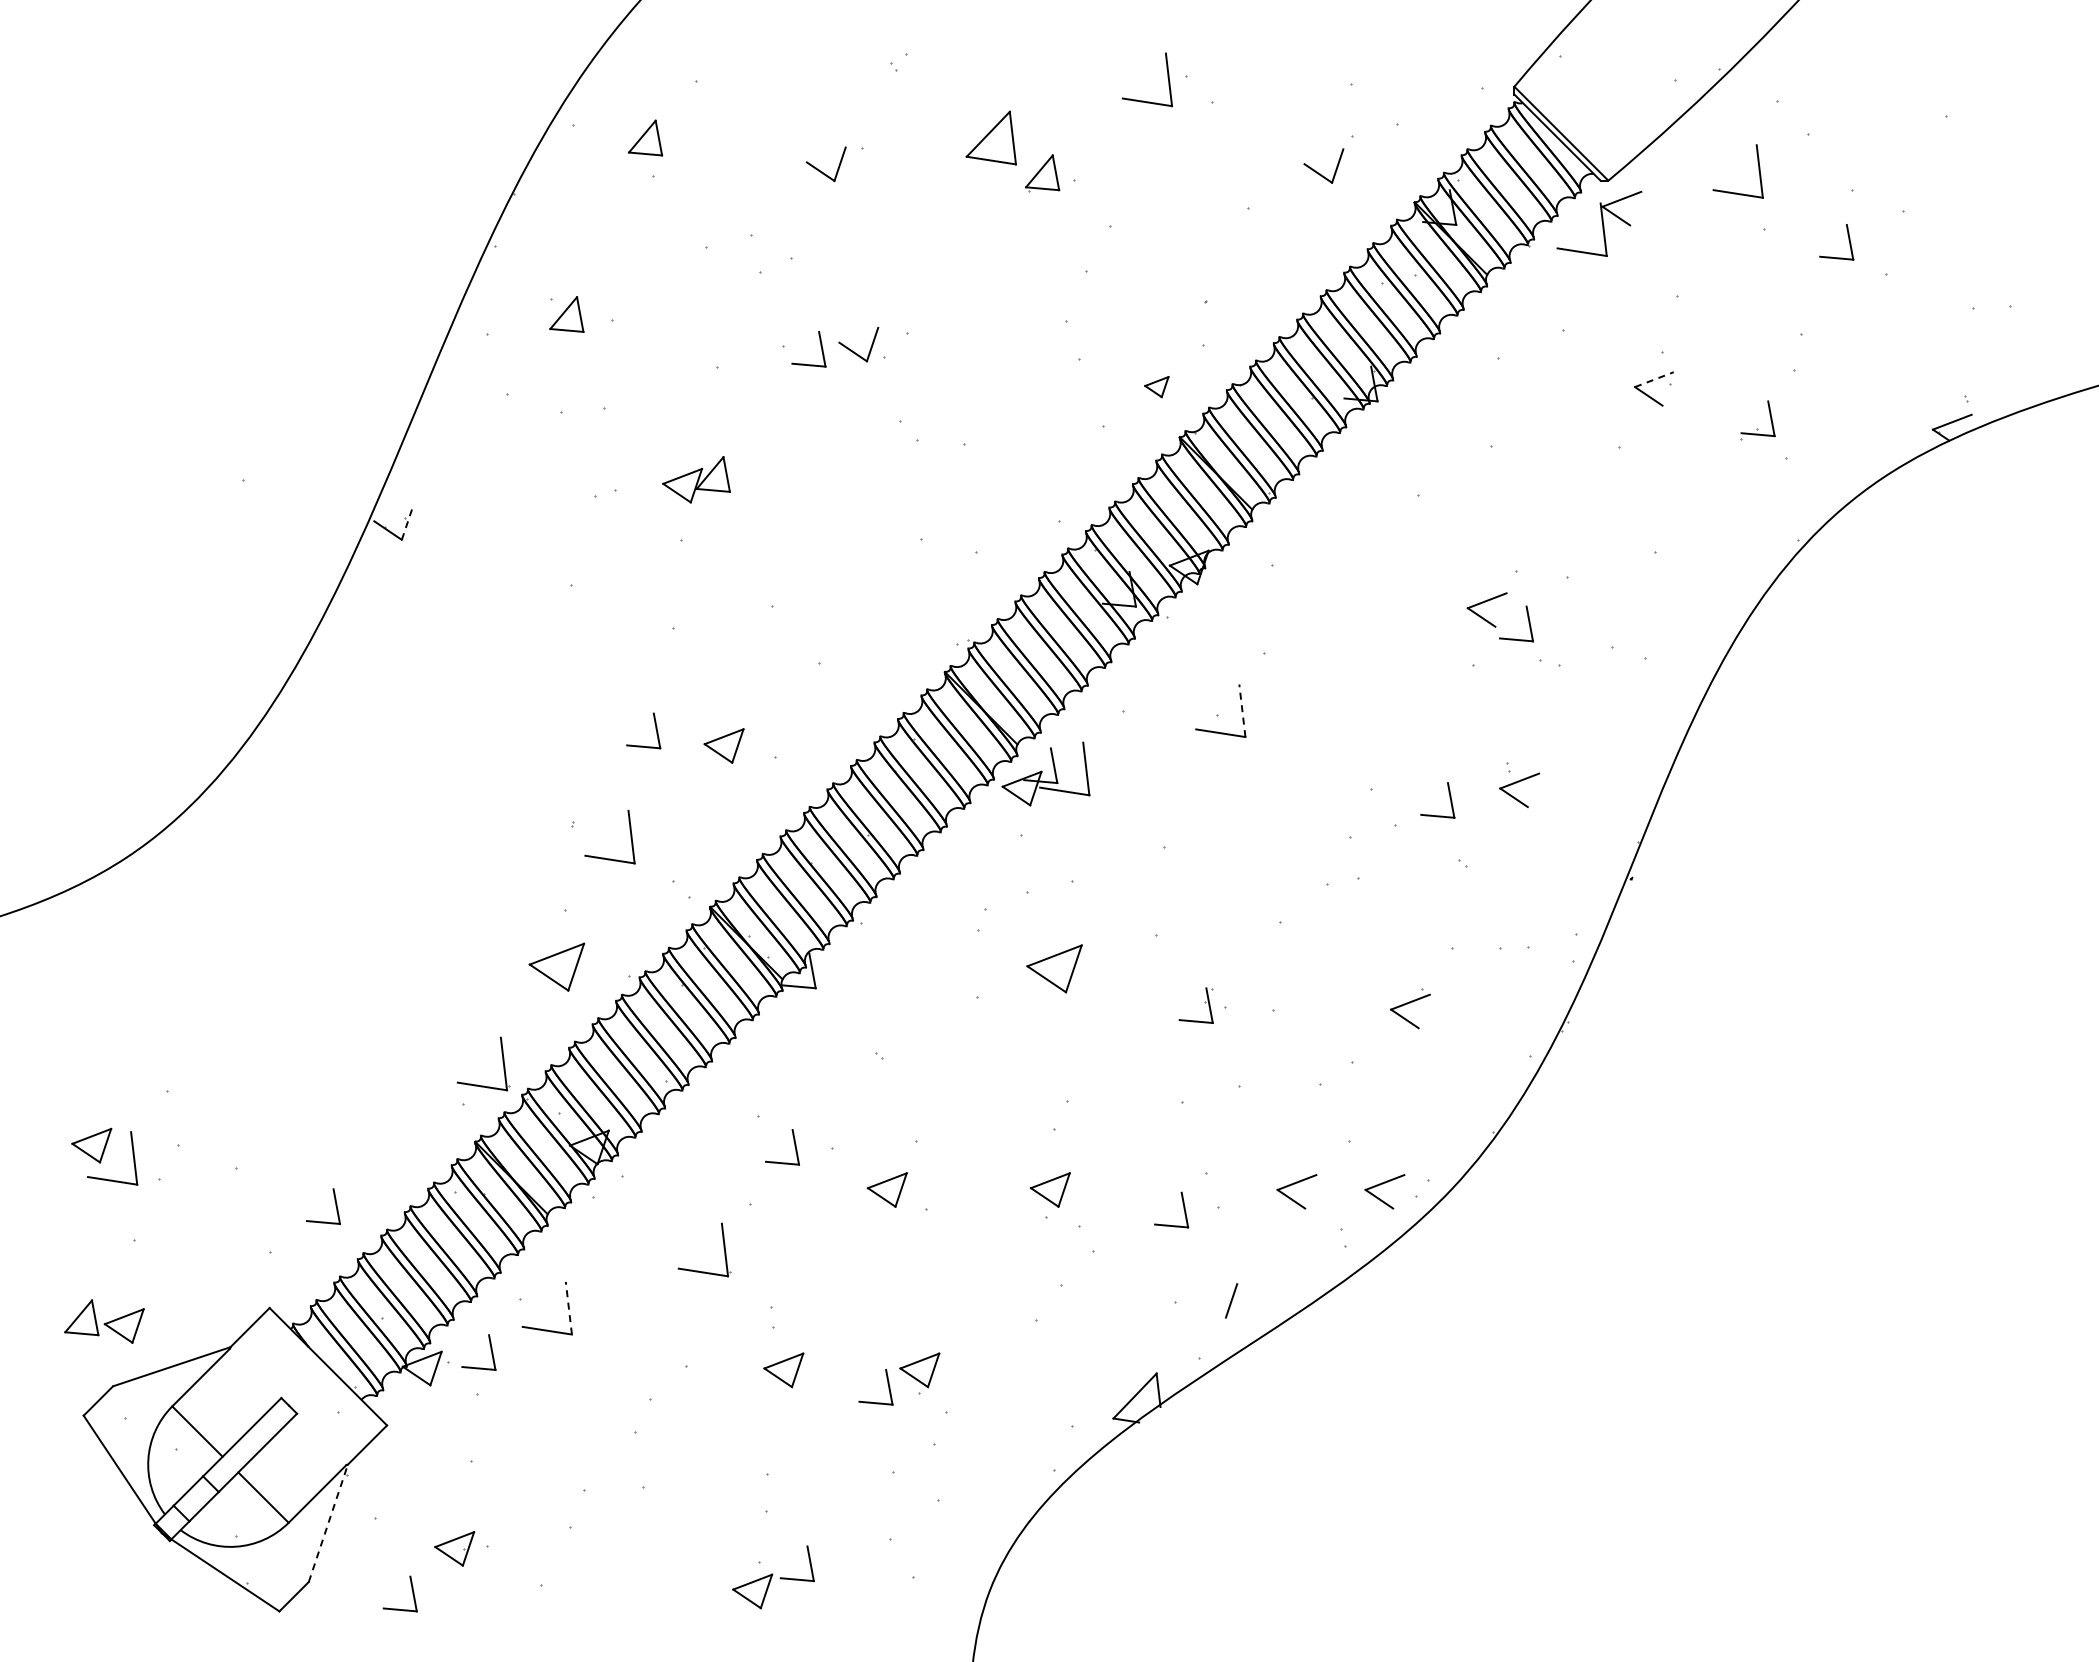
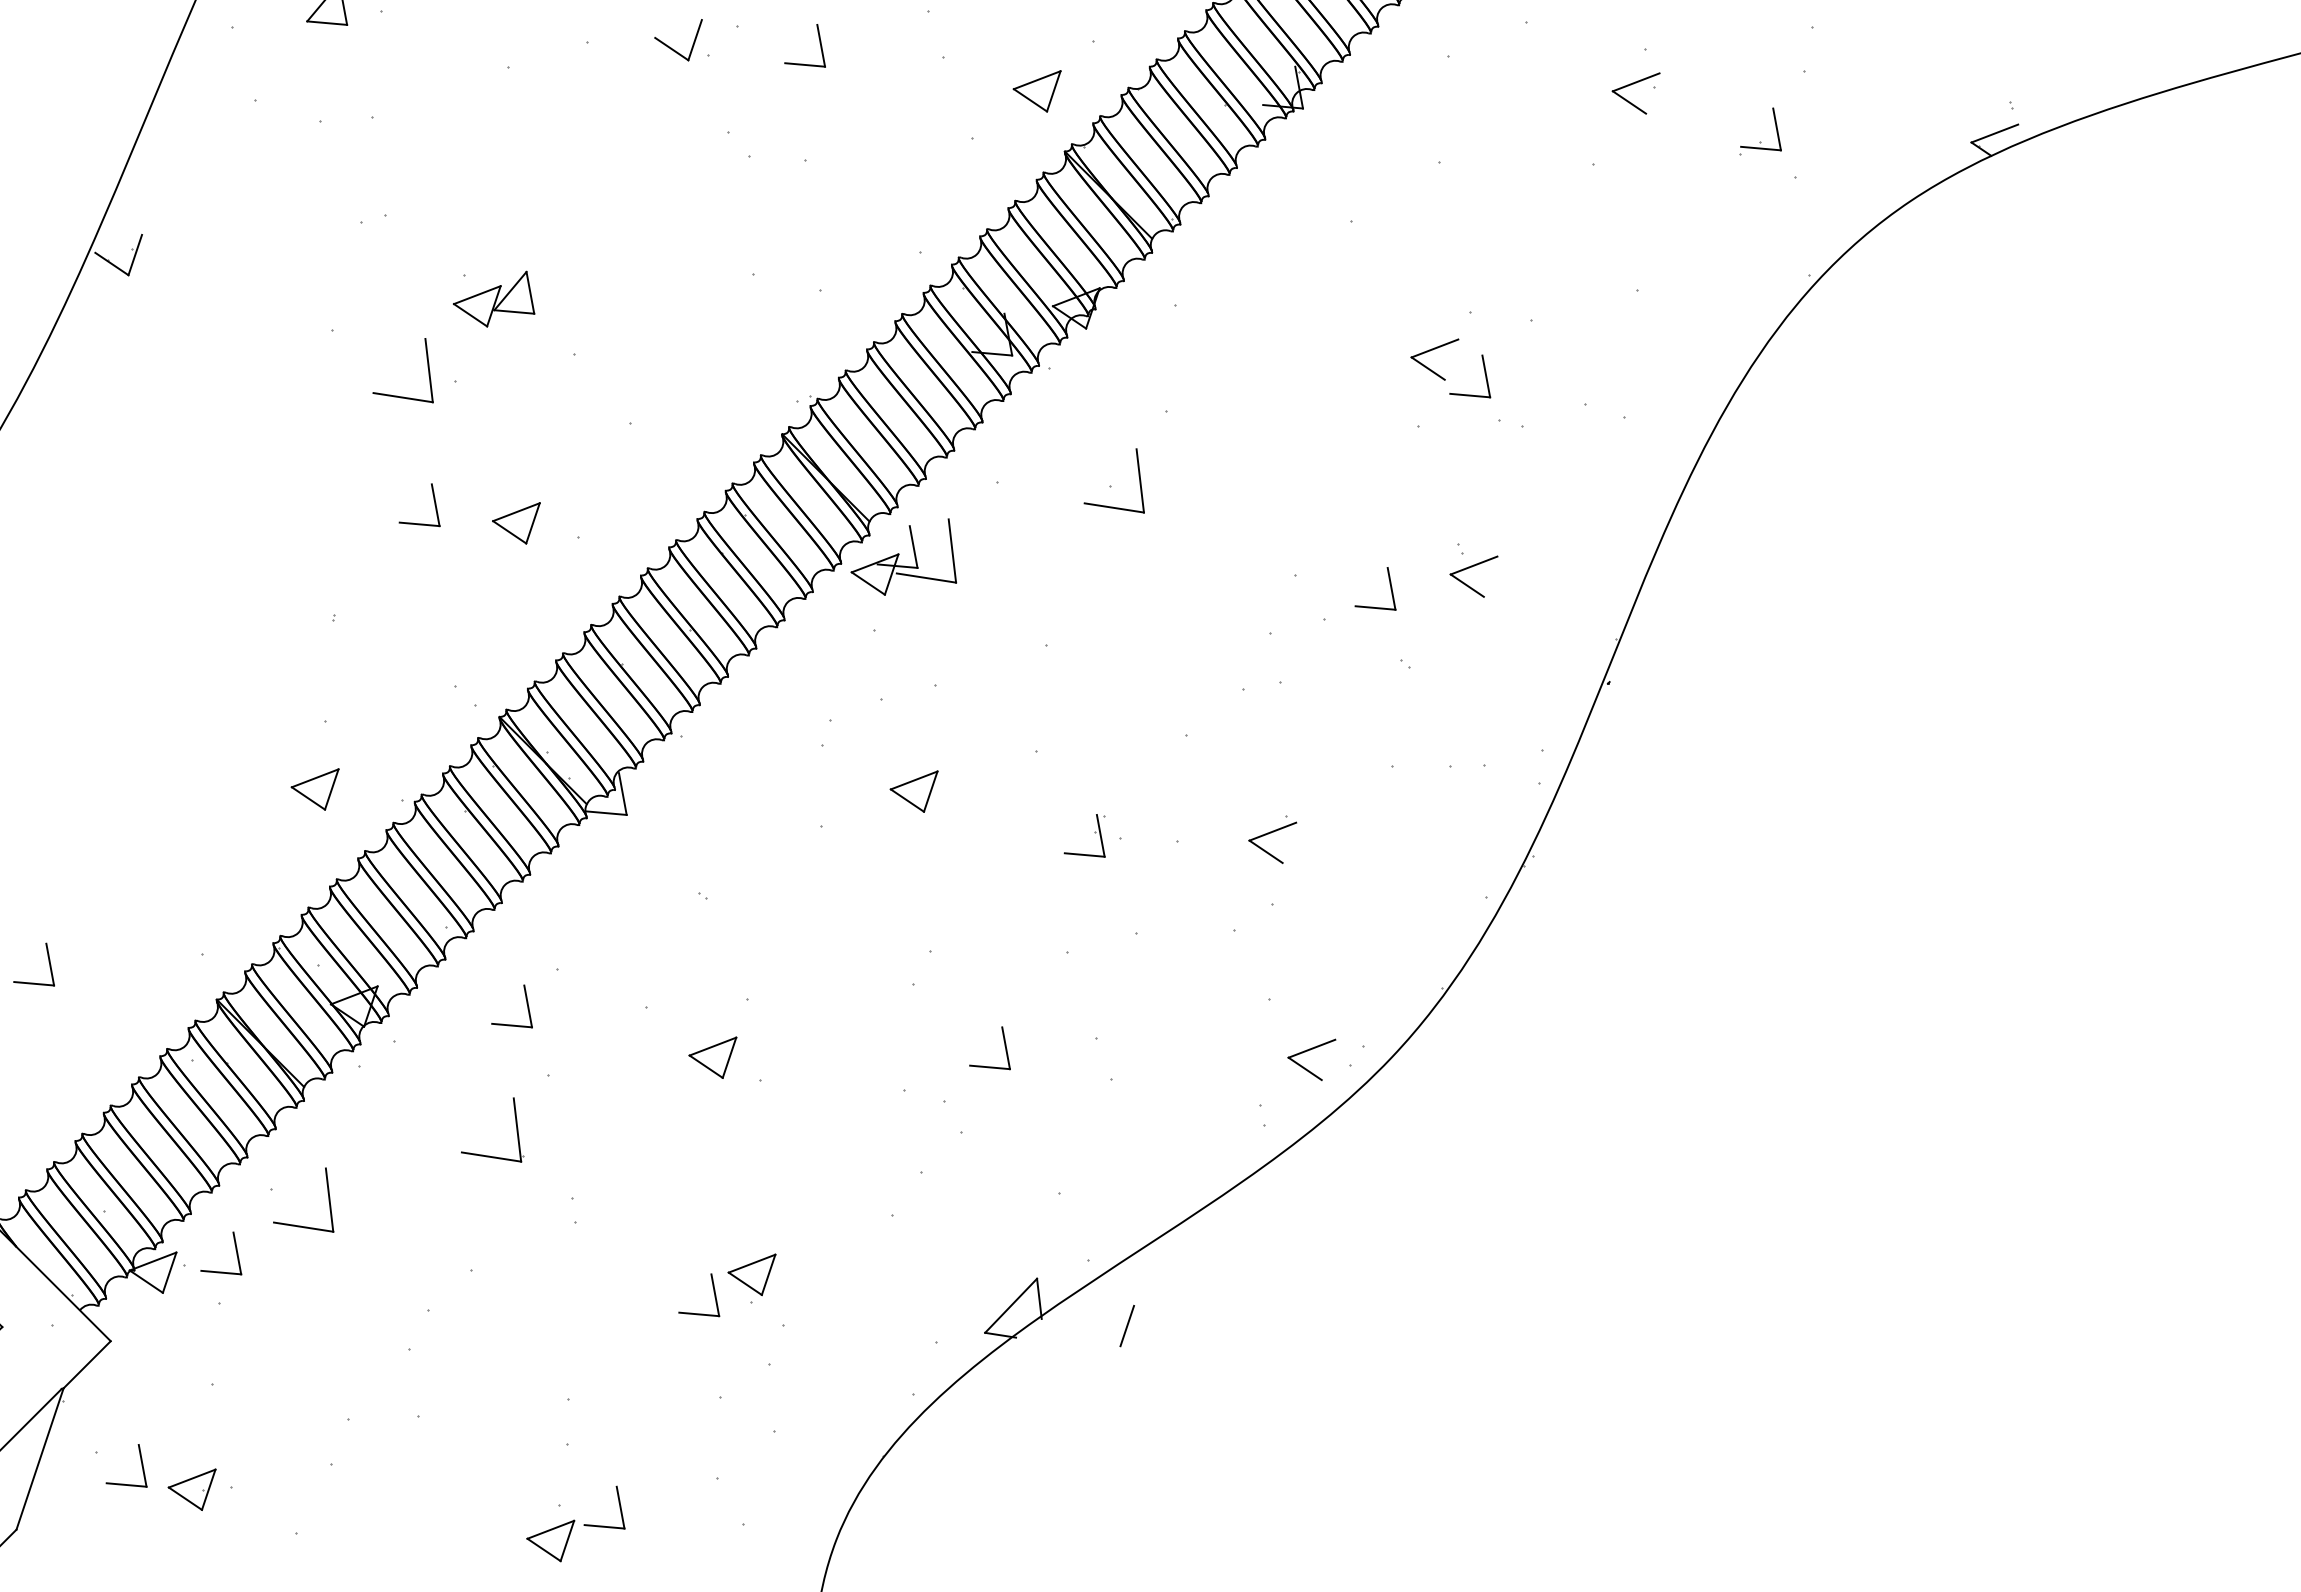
part: (820, 346) -> (819, 42), moved
line: (1654, 379) -> (1636, 82), dashed -> solid
part: (1156, 386) -> (1036, 90), size x1.67
part: (696, 479) -> (494, 298), moved
line: (407, 523) -> (135, 255), dashed -> solid
line: (1242, 710) -> (1140, 480), dashed -> solid
part: (604, 857) -> (396, 395), moved
part: (556, 966) -> (314, 788), size x0.71
part: (1054, 968) -> (914, 791), size x0.71
part: (1410, 1008) -> (1272, 839), moved
part: (502, 1062) -> (249, 904), removed
part: (794, 1146) -> (526, 1005), moved
part: (1295, 1184) -> (1204, 1051), removed
part: (1049, 1189) -> (908, 1057), removed
part: (335, 1206) -> (48, 964), moved
part: (1183, 1209) -> (1004, 1047), moved
line: (1231, 1300) -> (1127, 1325), moved
line: (568, 1307) -> (329, 1199), dashed -> solid
part: (783, 1370) -> (587, 1275), removed
line: (328, 1523) -> (40, 1459), dashed -> solid
part: (411, 1589) -> (140, 1460), moved

